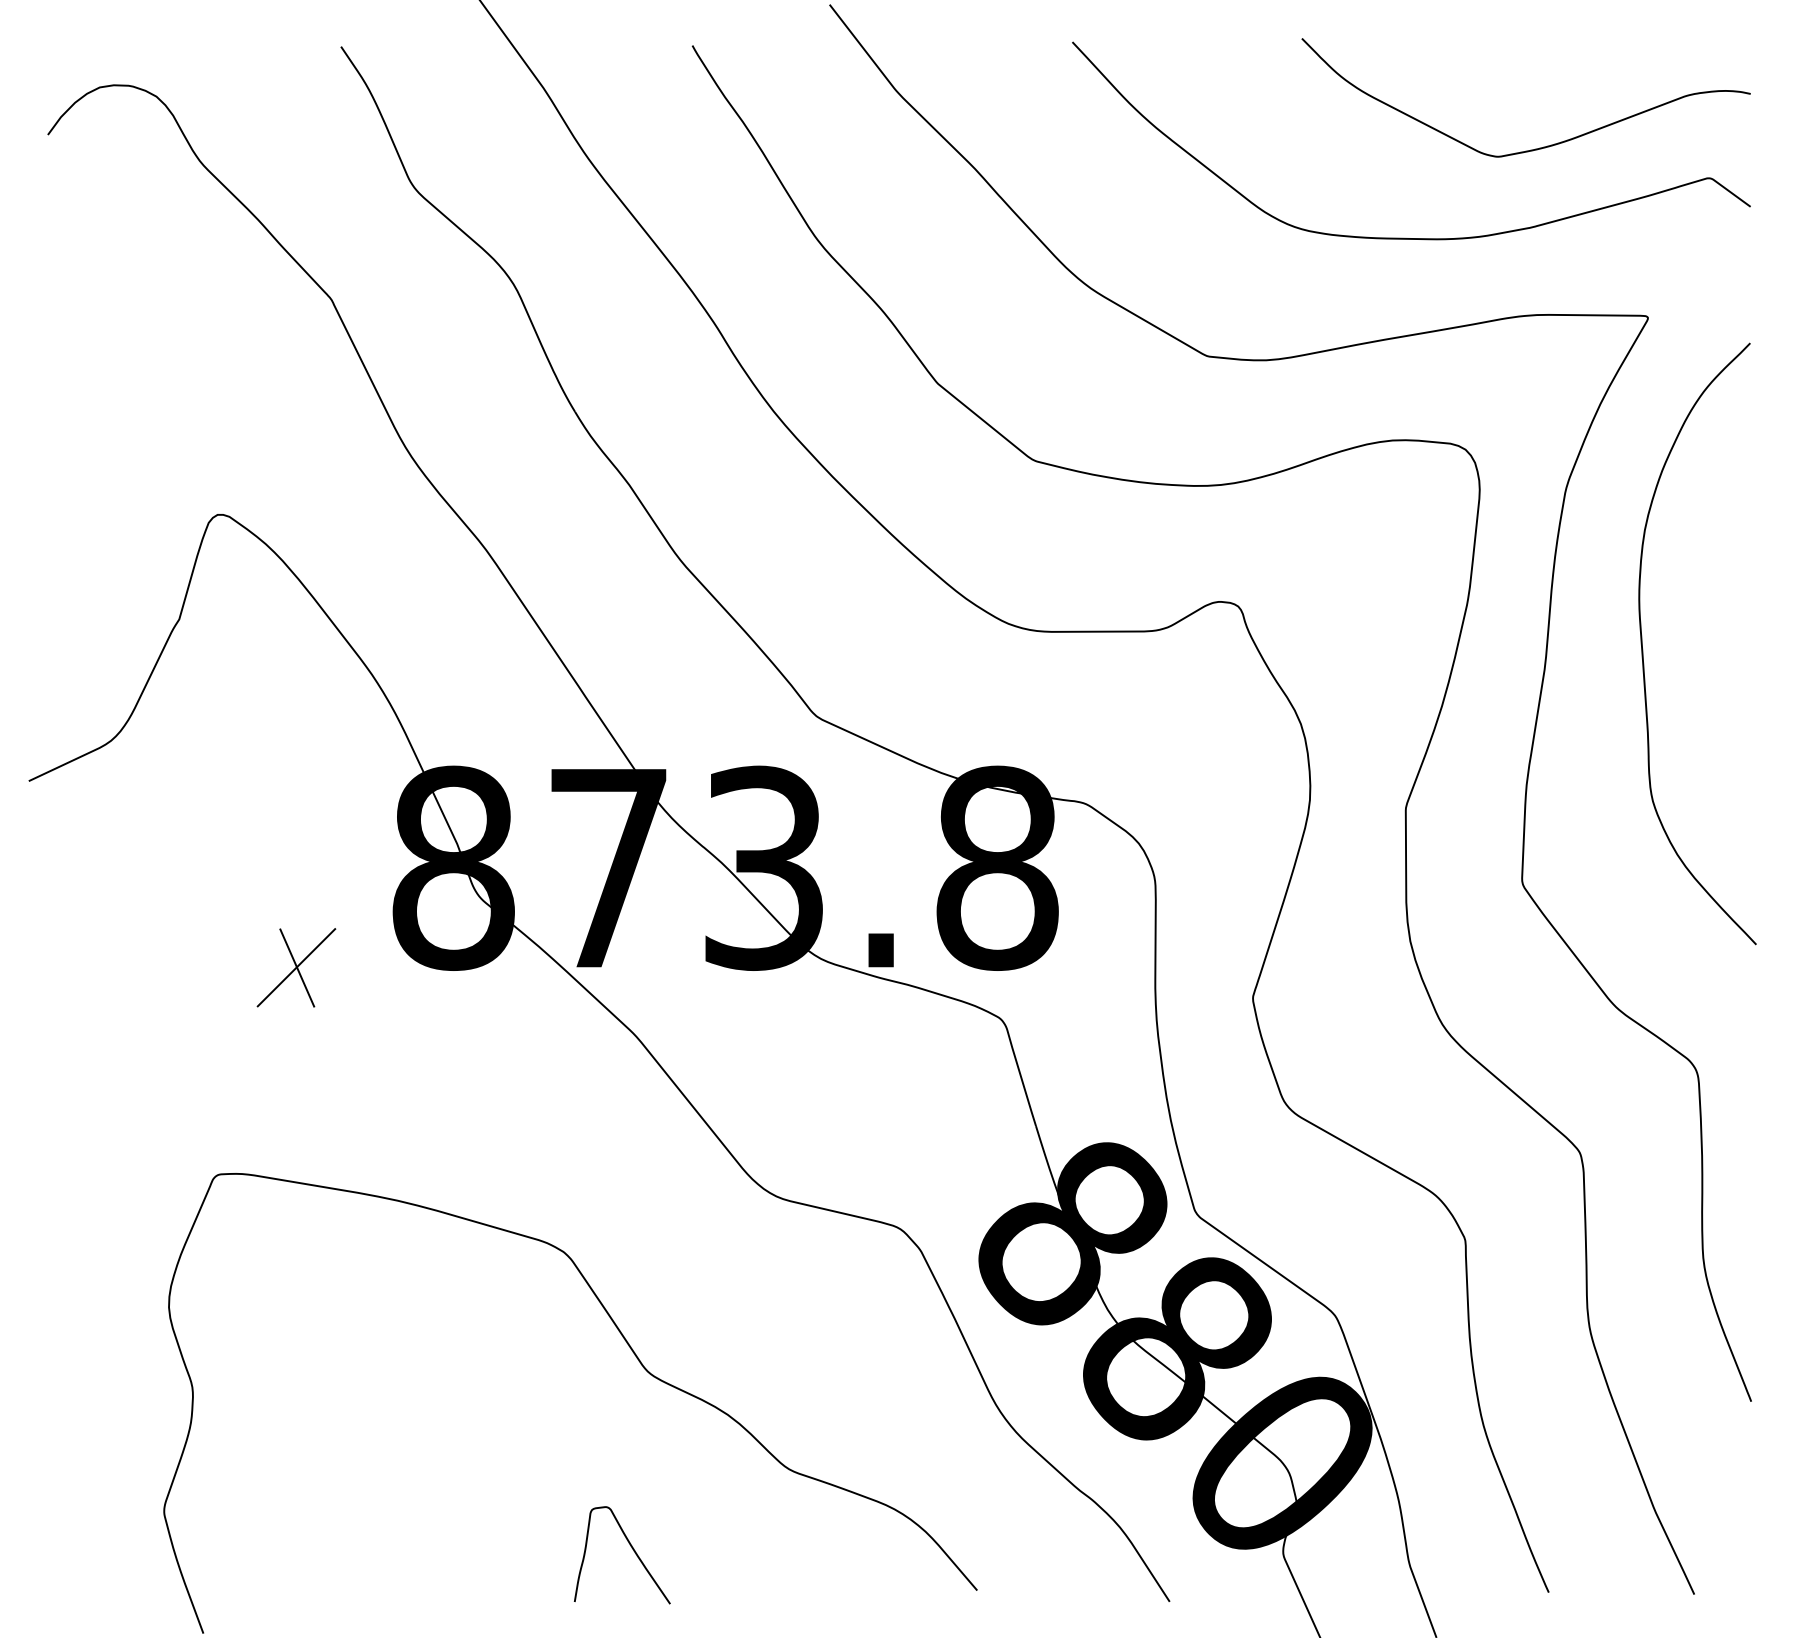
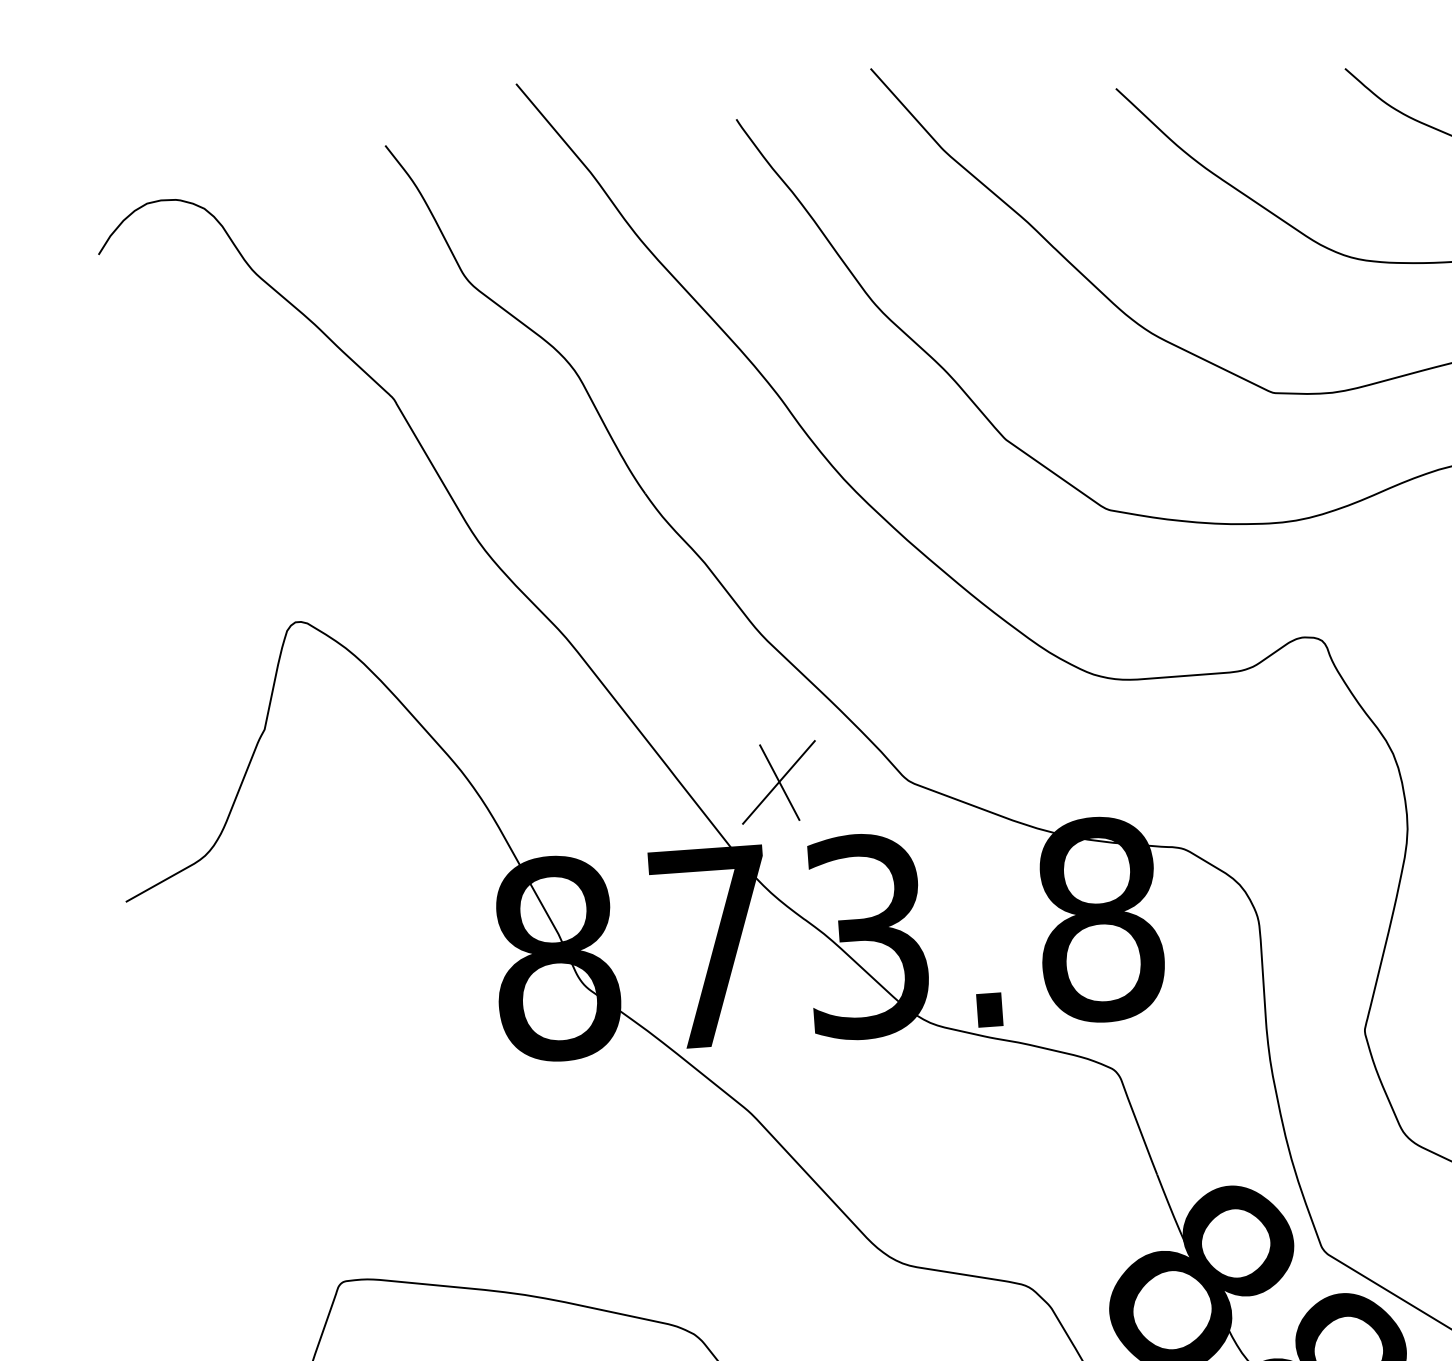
part: (296, 967) -> (778, 782), moved

